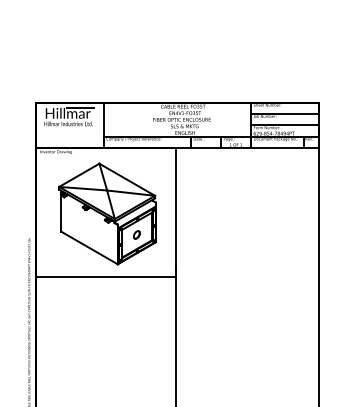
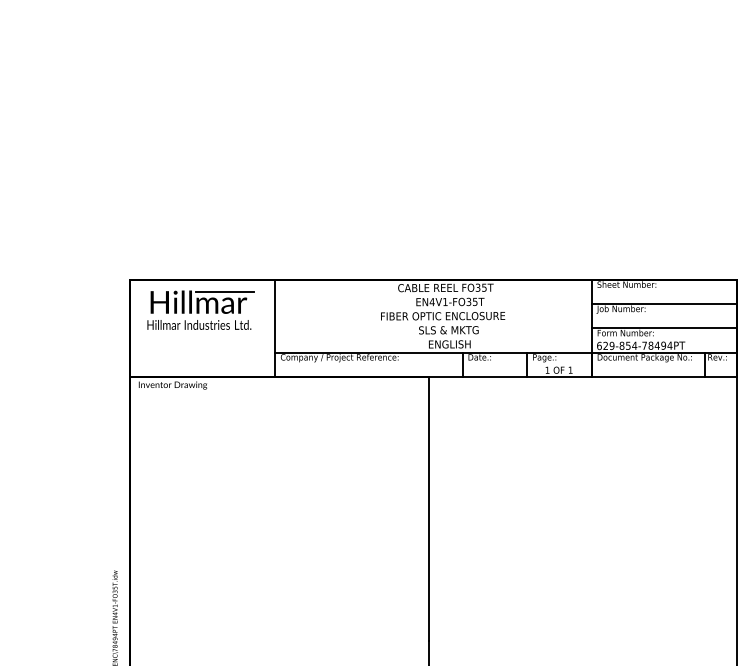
part: (107, 213) -> (283, 517), removed
line: (105, 277) -> (278, 654), removed

